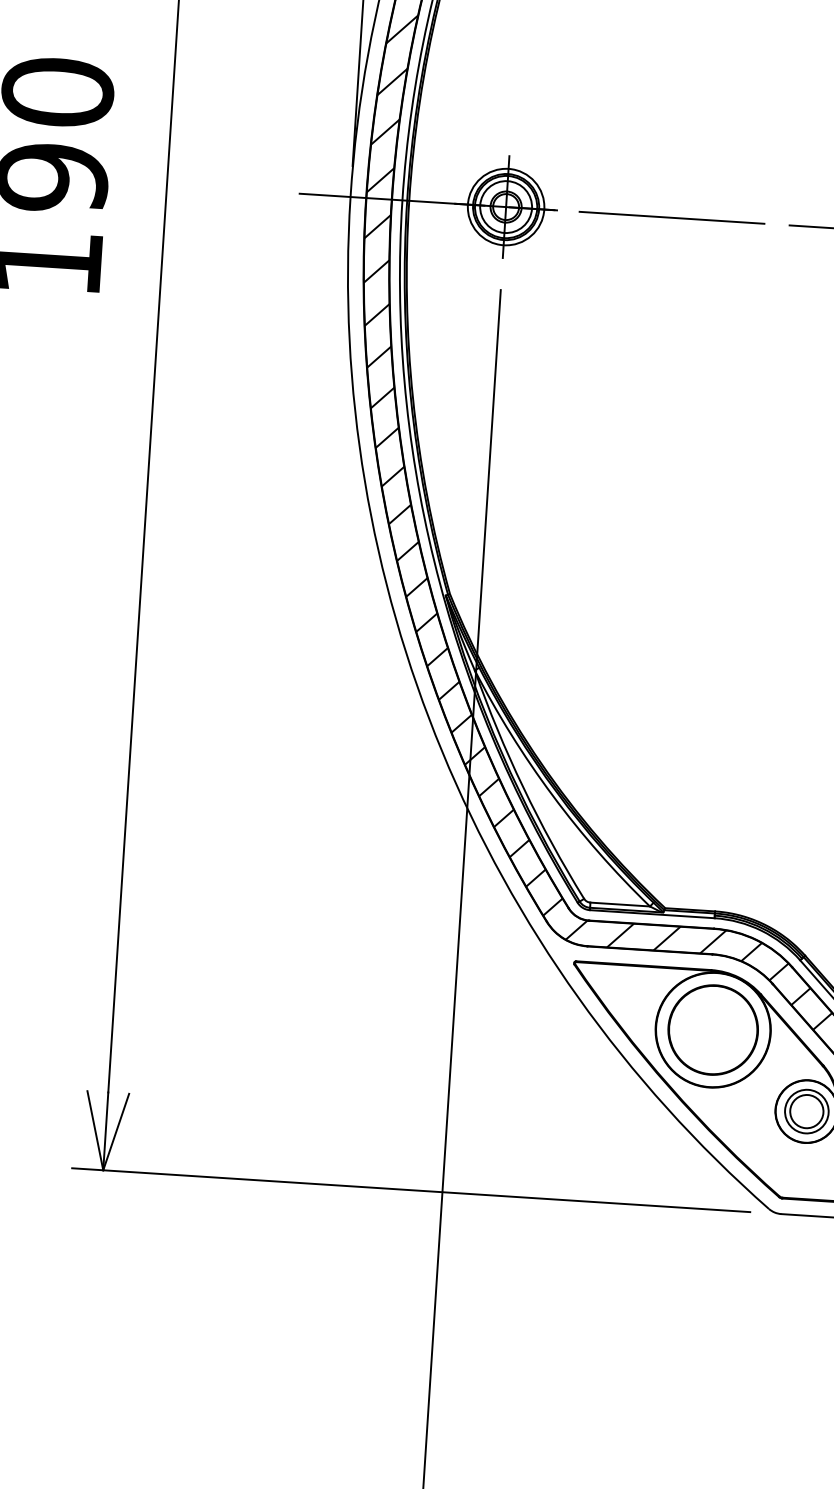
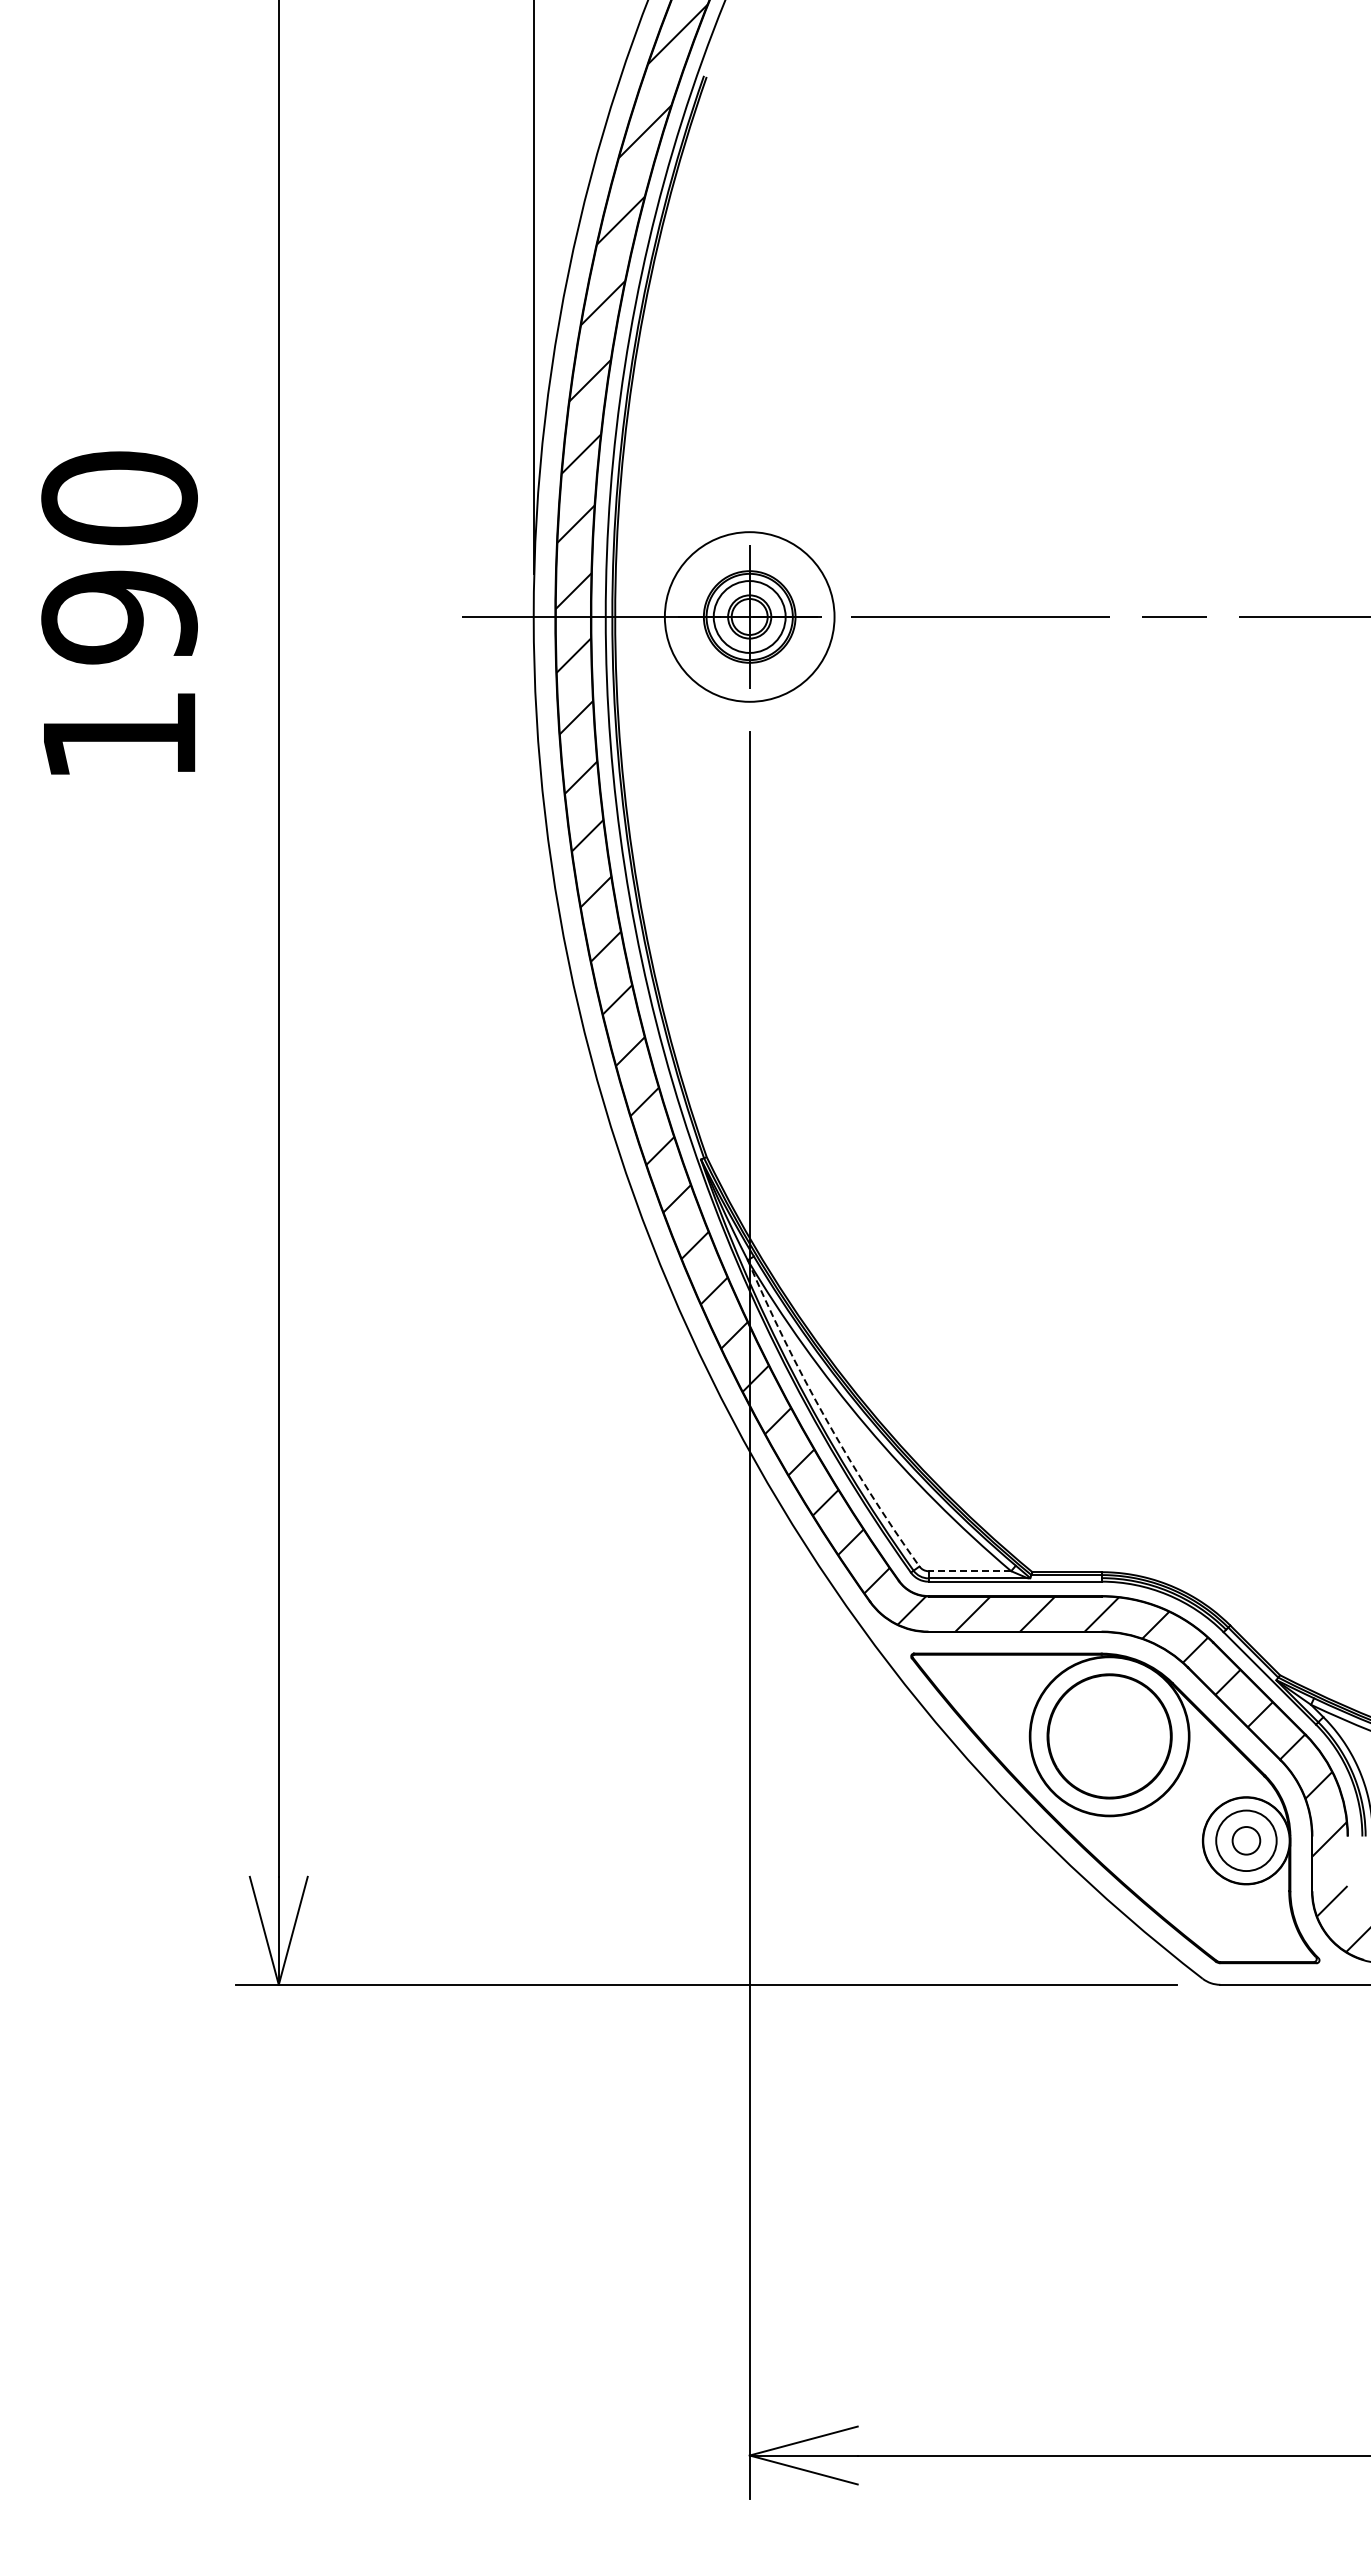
circle: (505, 206) -> (749, 616), size x1.6
arc: (523, 787) -> (825, 1418), solid -> dashed
line: (619, 904) -> (969, 1571), solid -> dashed
circle: (806, 1111) -> (1246, 1840), size x0.6

